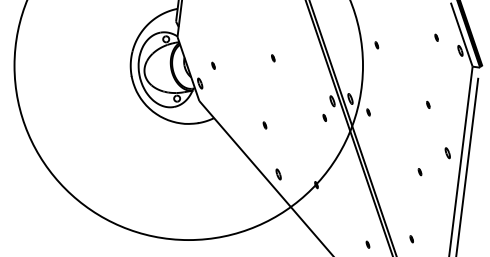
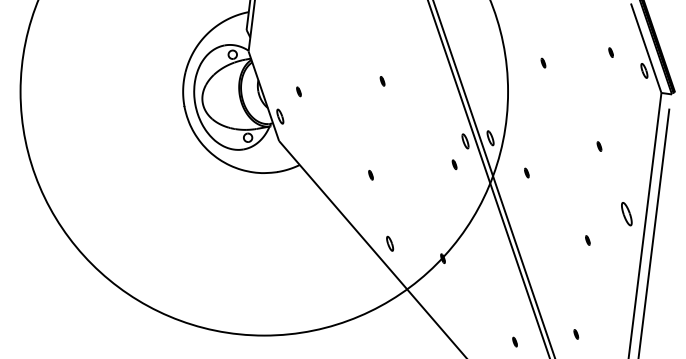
part: (376, 44) -> (543, 62), moved
part: (368, 112) -> (526, 172), moved
part: (447, 152) -> (626, 213), size x1.6

